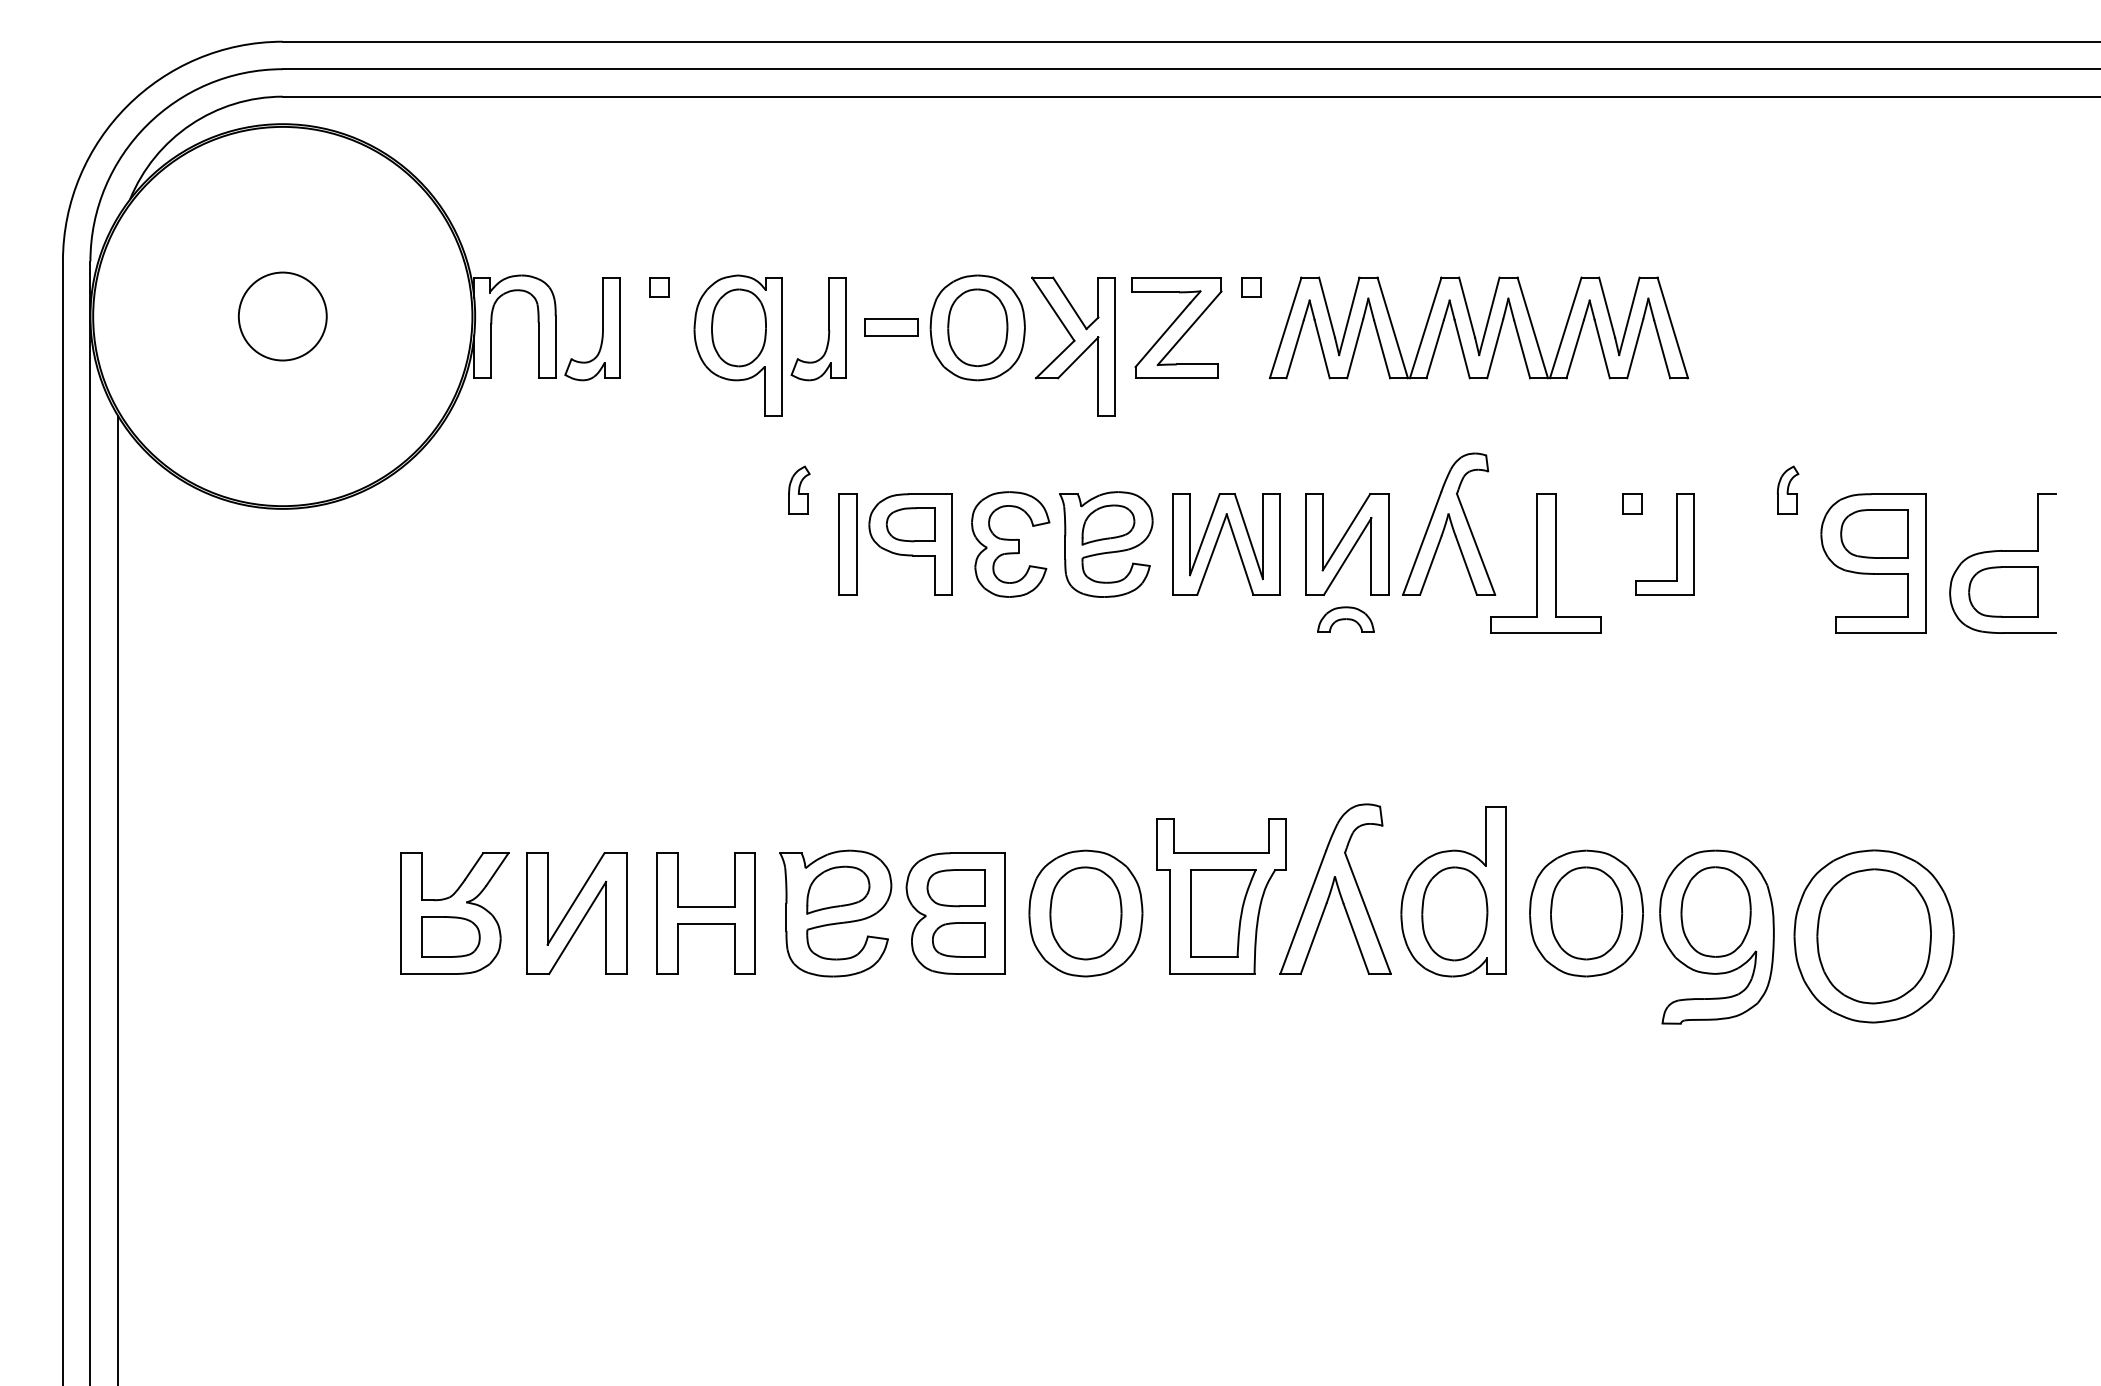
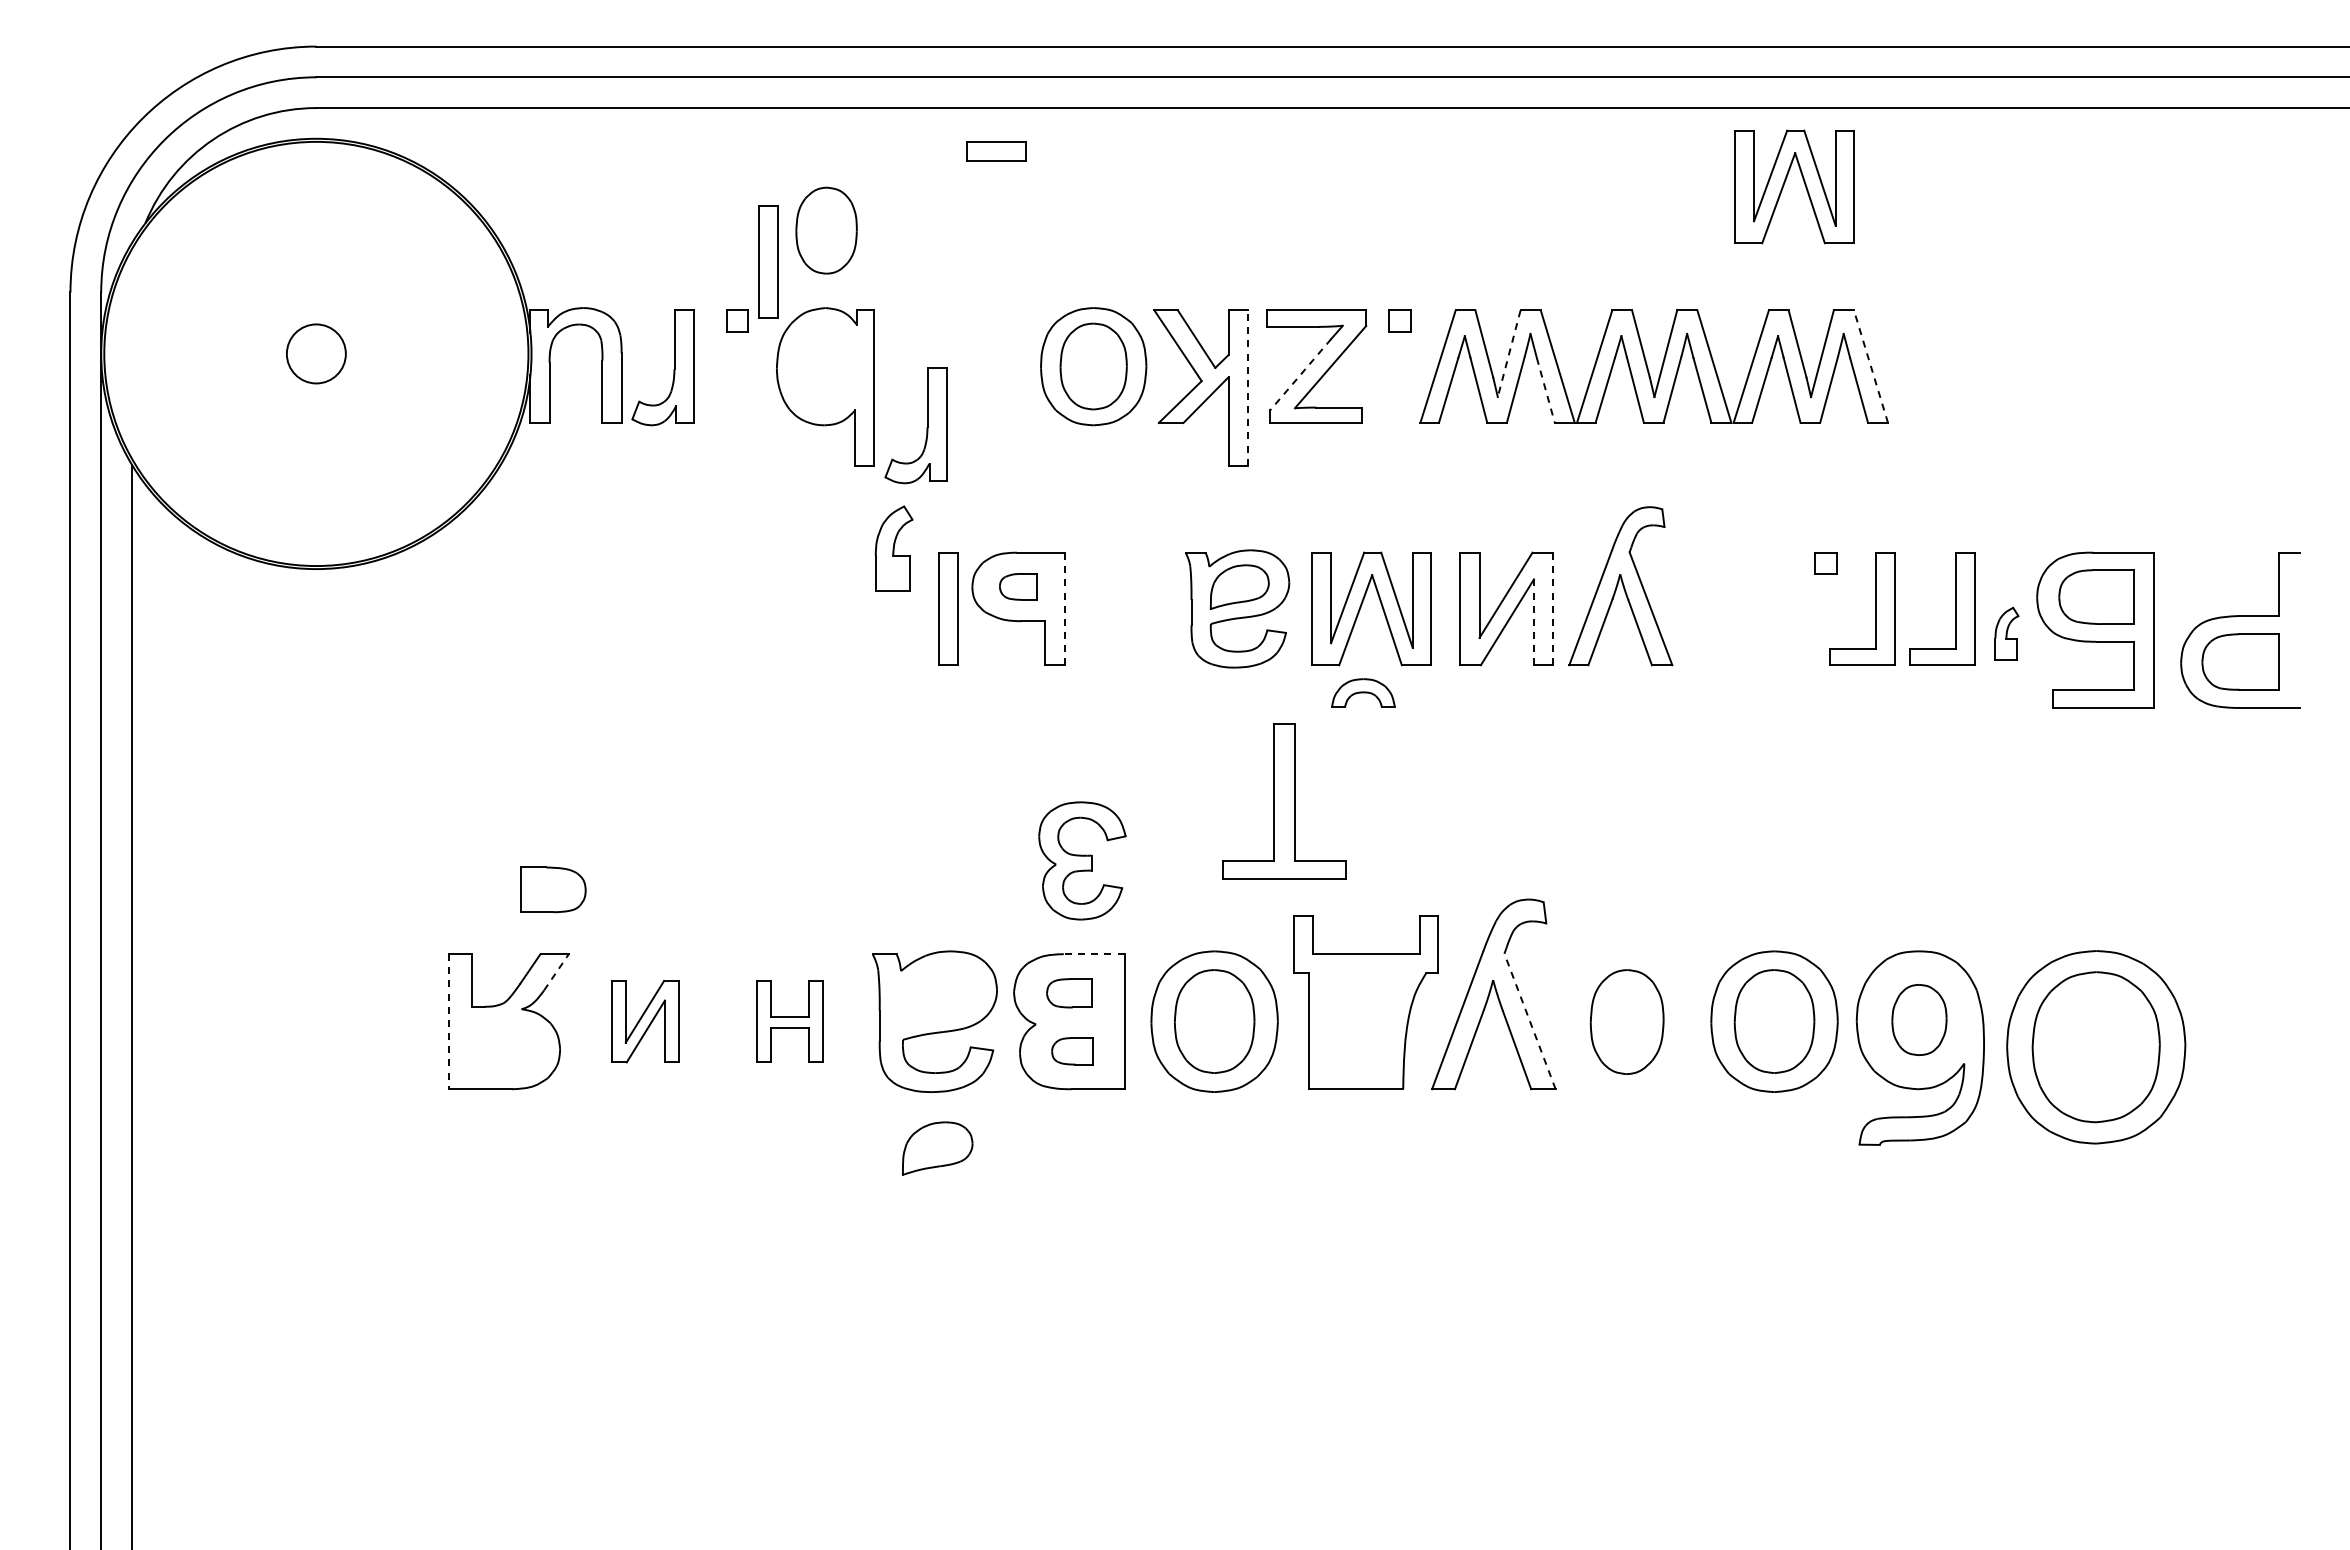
part: (1596, 164) -> (1785, 183), added
part: (687, 233) -> (768, 261), added
circle: (282, 316) -> (316, 353), size x0.6
line: (1349, 316) -> (1509, 353), solid -> dashed
part: (738, 327) -> (826, 230), moved
part: (890, 327) -> (996, 151), moved
line: (1673, 327) -> (1871, 366), solid -> dashed
part: (828, 330) -> (926, 427), moved
line: (1162, 334) -> (1300, 374), solid -> dashed
line: (1115, 347) -> (1247, 388), solid -> dashed
line: (1381, 349) -> (1545, 390), solid -> dashed
part: (798, 489) -> (893, 547), size x1.6
part: (1787, 489) -> (2006, 633), moved
part: (910, 524) -> (1018, 586), size x0.7
line: (951, 544) -> (1064, 608), solid -> dashed
part: (1010, 544) -> (1082, 860), moved
line: (1388, 544) -> (1553, 608), solid -> dashed
part: (1748, 544) -> (1955, 608), added
line: (1371, 556) -> (1533, 622), solid -> dashed
part: (1546, 563) -> (1284, 801), moved
part: (1346, 619) -> (1363, 692), moved
line: (977, 853) -> (1093, 954), solid -> dashed
line: (497, 869) -> (556, 972), solid -> dashed
part: (956, 888) -> (1069, 993), size x0.7
part: (838, 890) -> (937, 1148), moved
part: (1453, 891) -> (1625, 996), removed
part: (1716, 911) -> (1919, 1019), size x0.7
line: (401, 913) -> (449, 1021), solid -> dashed
part: (577, 913) -> (645, 1021), size x0.6
part: (705, 913) -> (789, 1021), size x0.6
part: (1223, 913) -> (1368, 1021), removed
line: (1367, 913) -> (1529, 1021), solid -> dashed
part: (451, 936) -> (553, 889), moved
part: (958, 940) -> (1072, 1051), size x0.7

